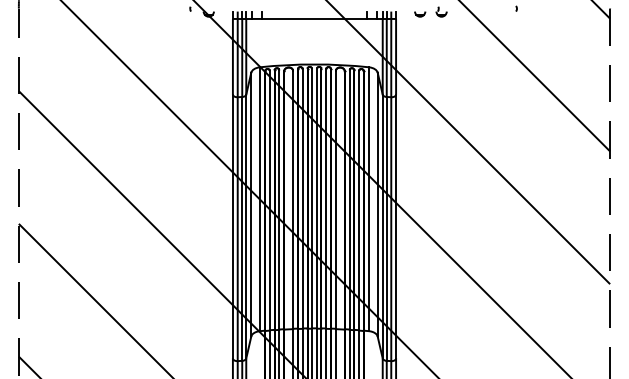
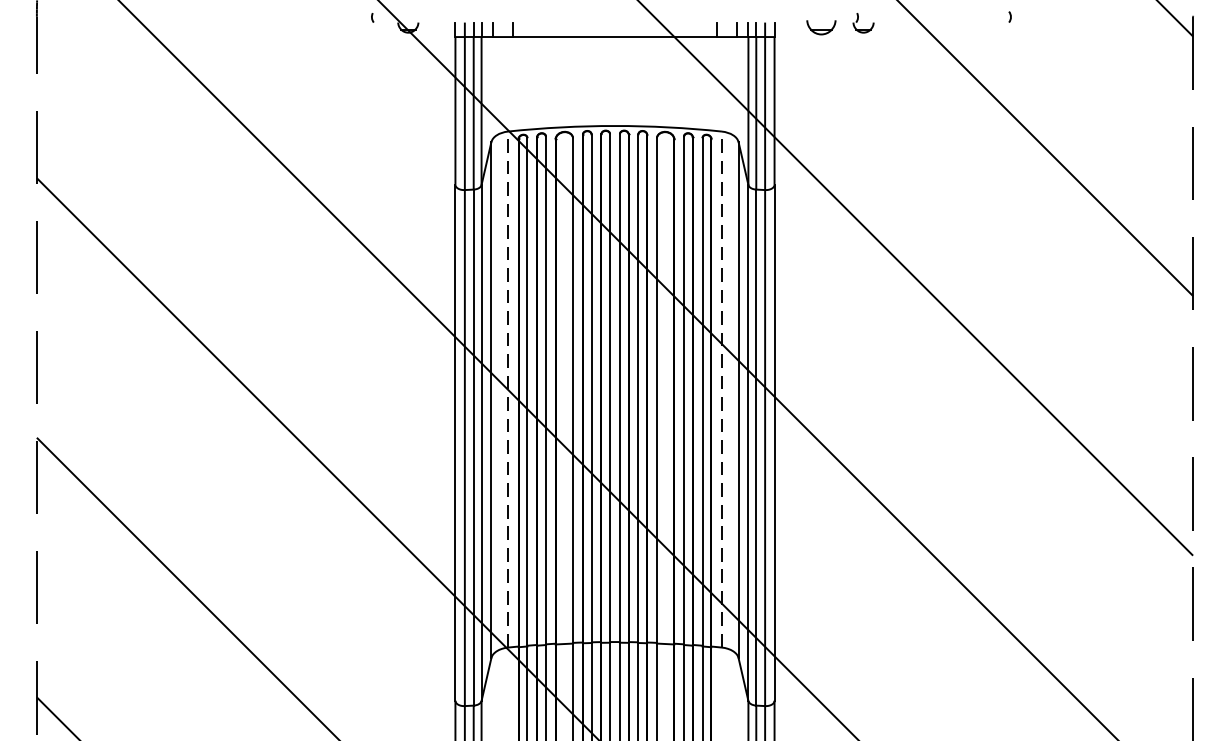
part: (420, 14) -> (822, 28), size x1.4
line: (259, 199) -> (507, 390), solid -> dashed
line: (369, 199) -> (722, 390), solid -> dashed

